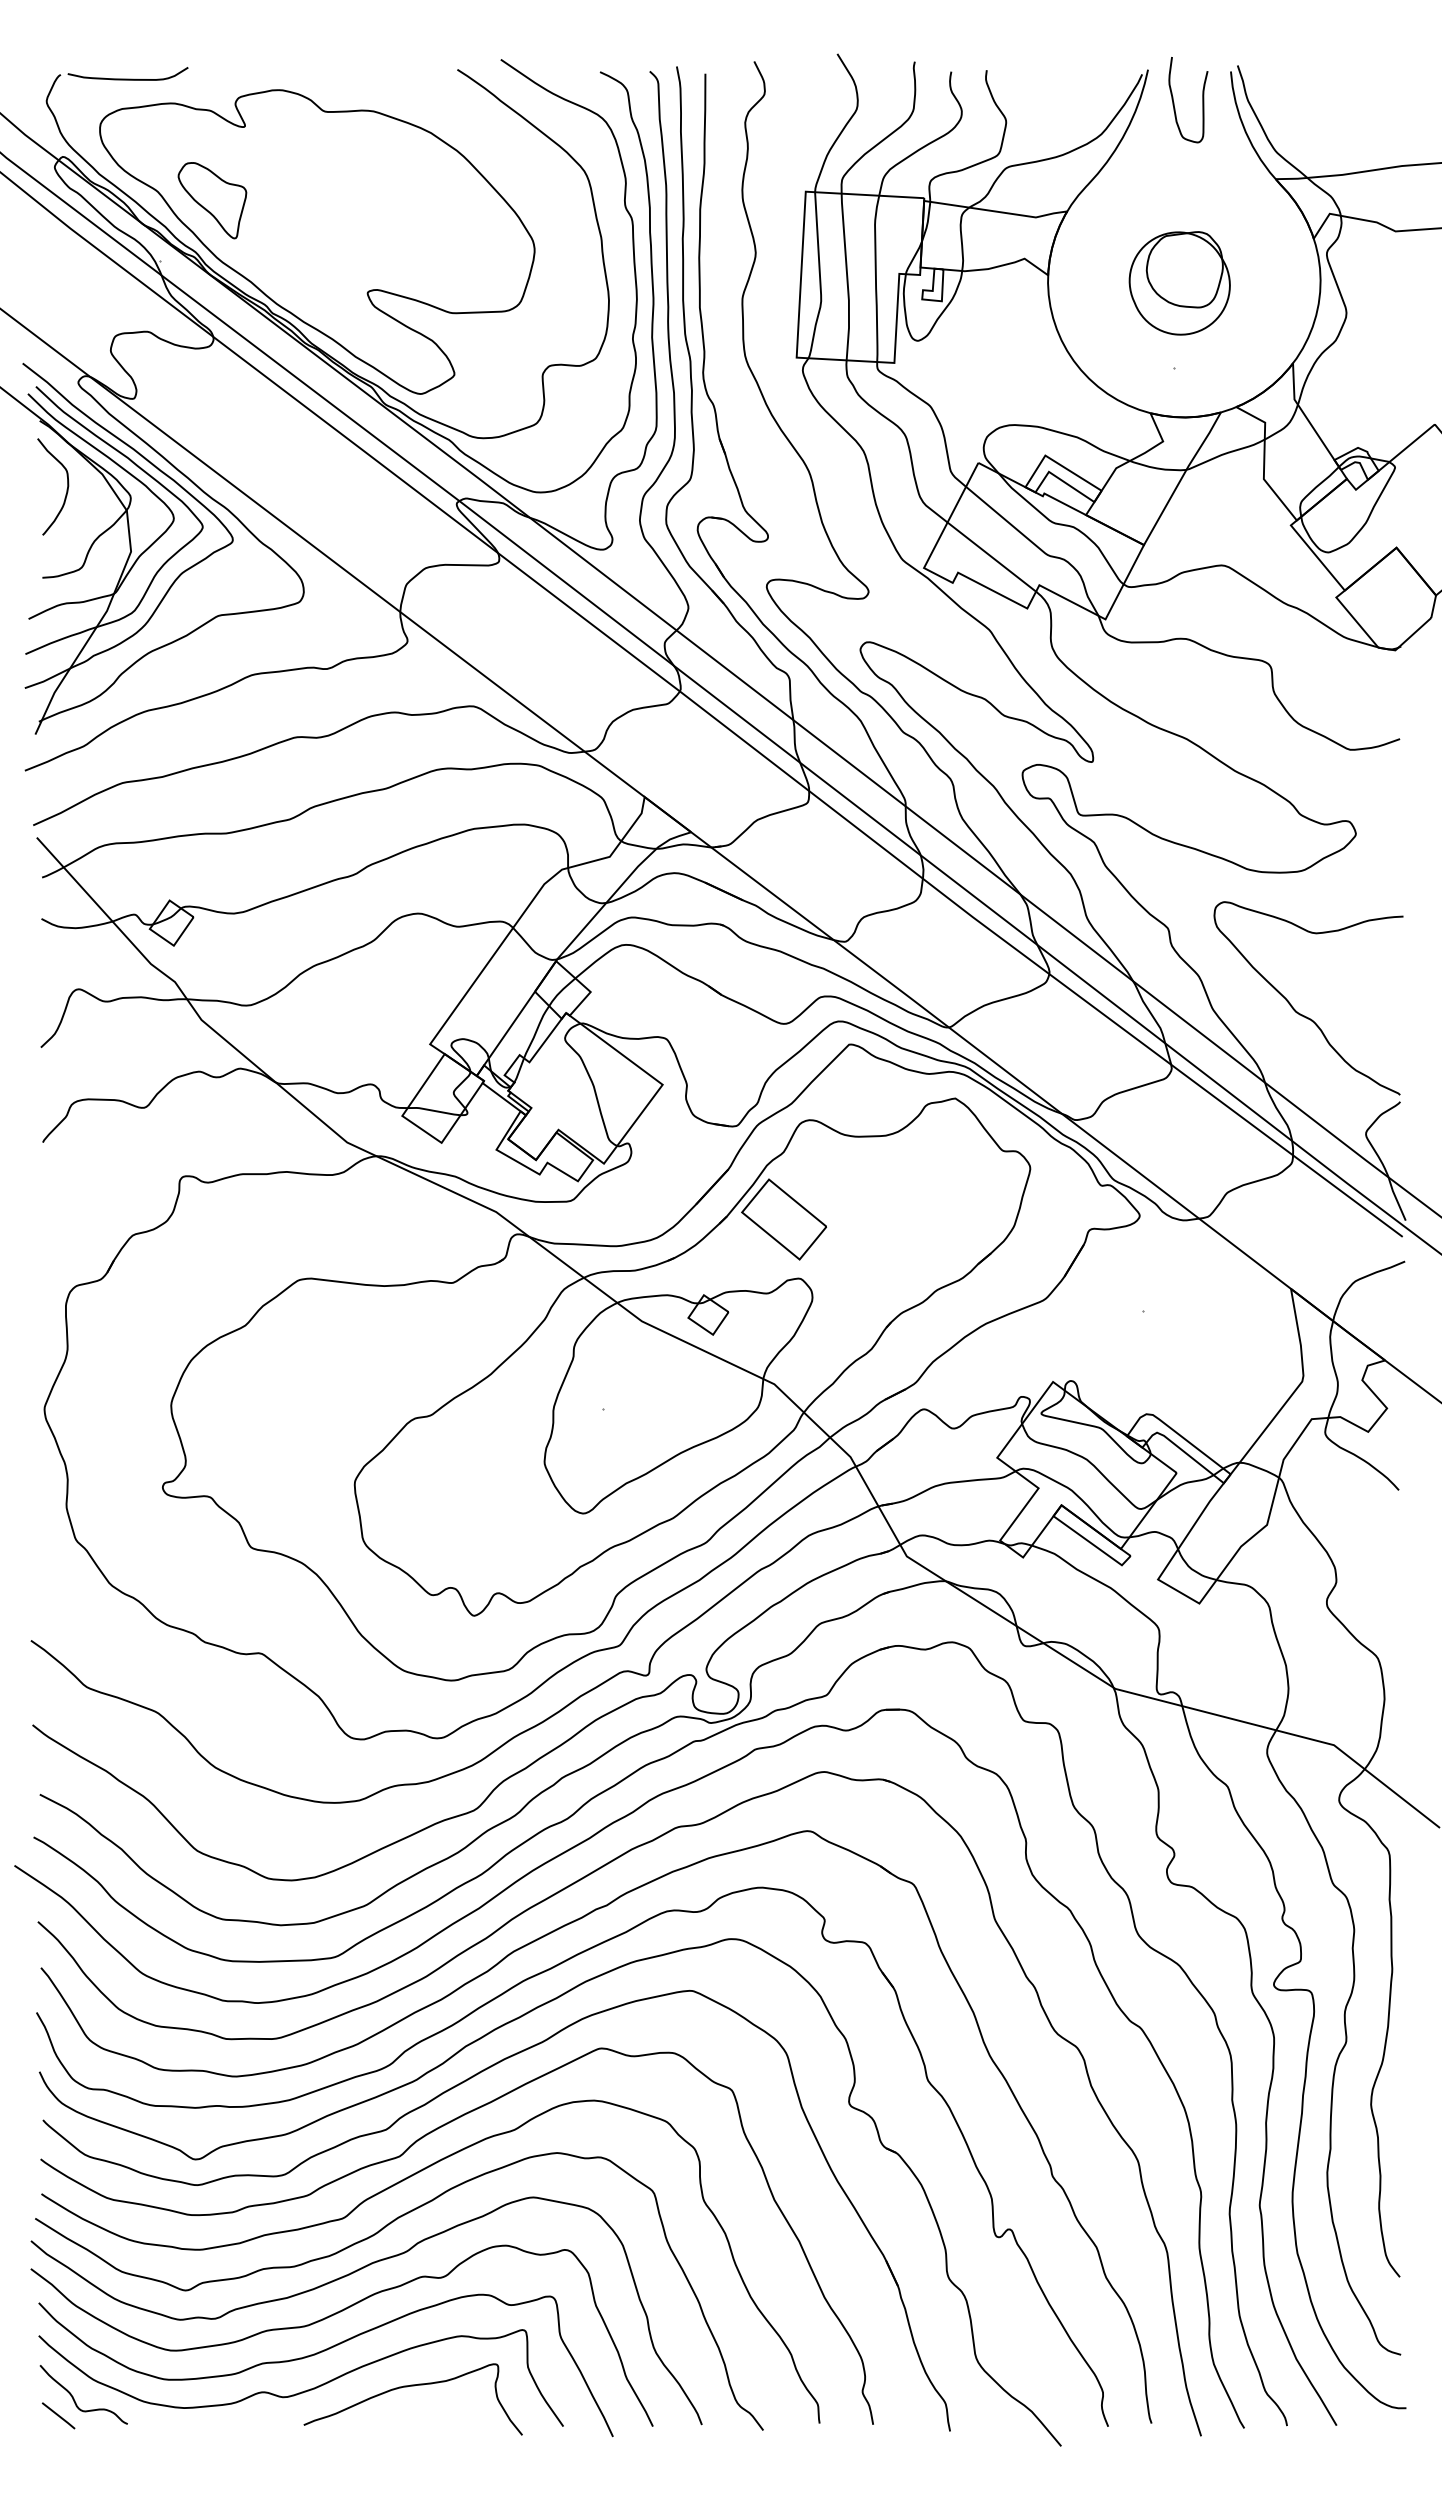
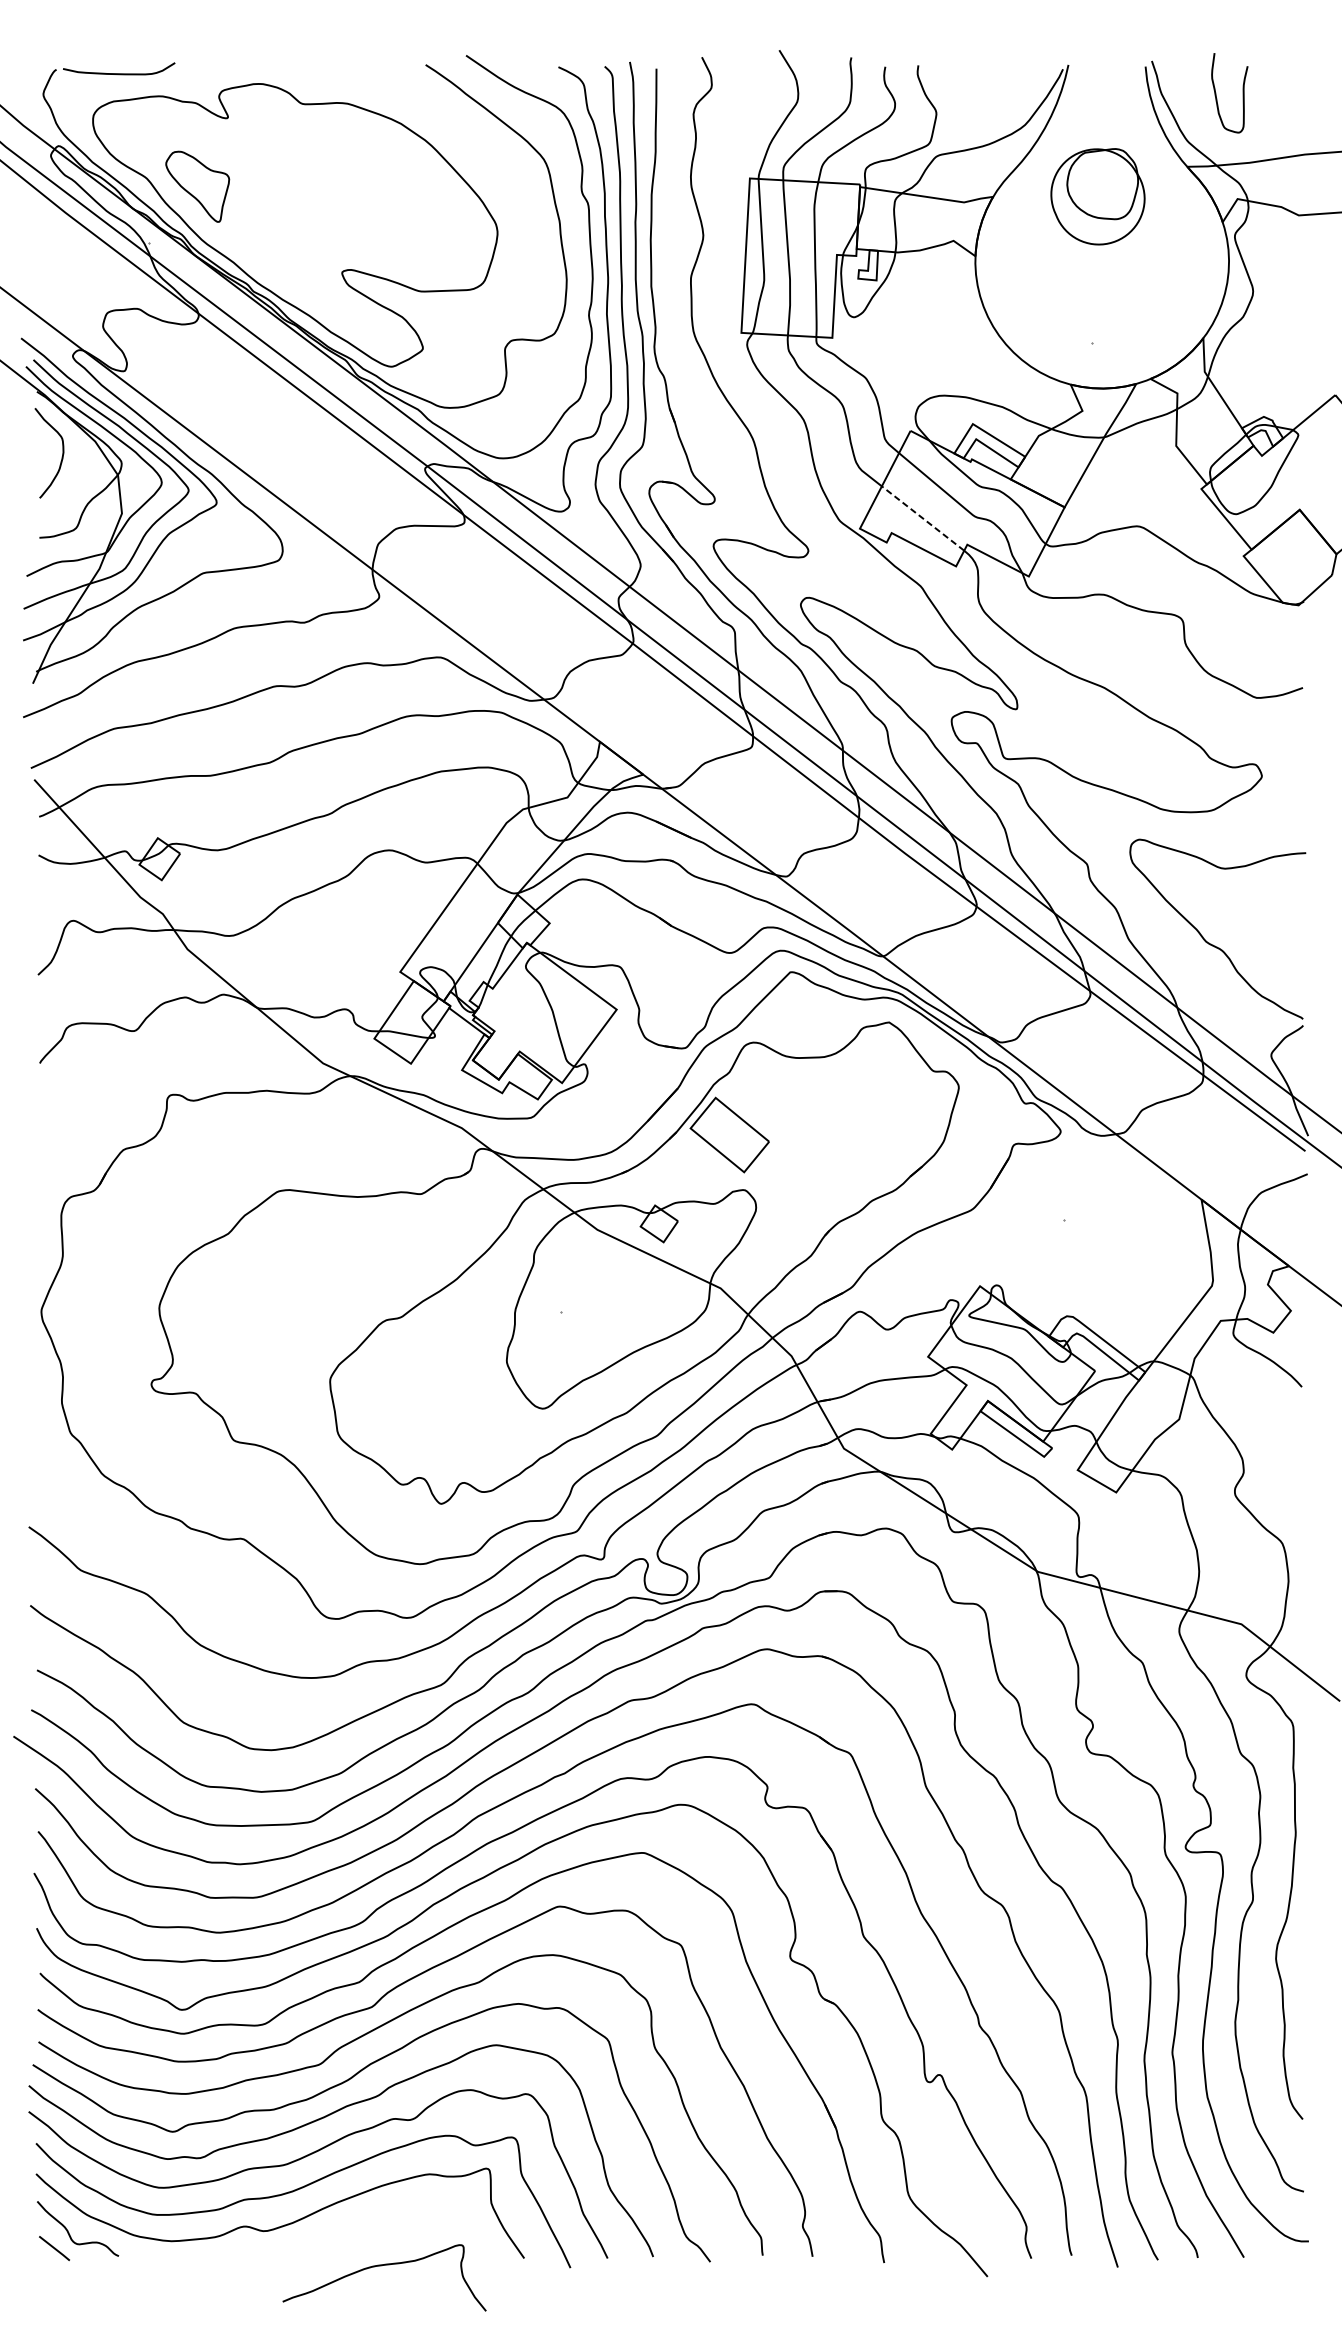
curve: (1202, 100) -> (1242, 93), moved
part: (1179, 283) -> (1097, 196), moved
line: (991, 556) -> (922, 517), solid -> dashed
curve: (412, 2386) -> (383, 2265), moved

